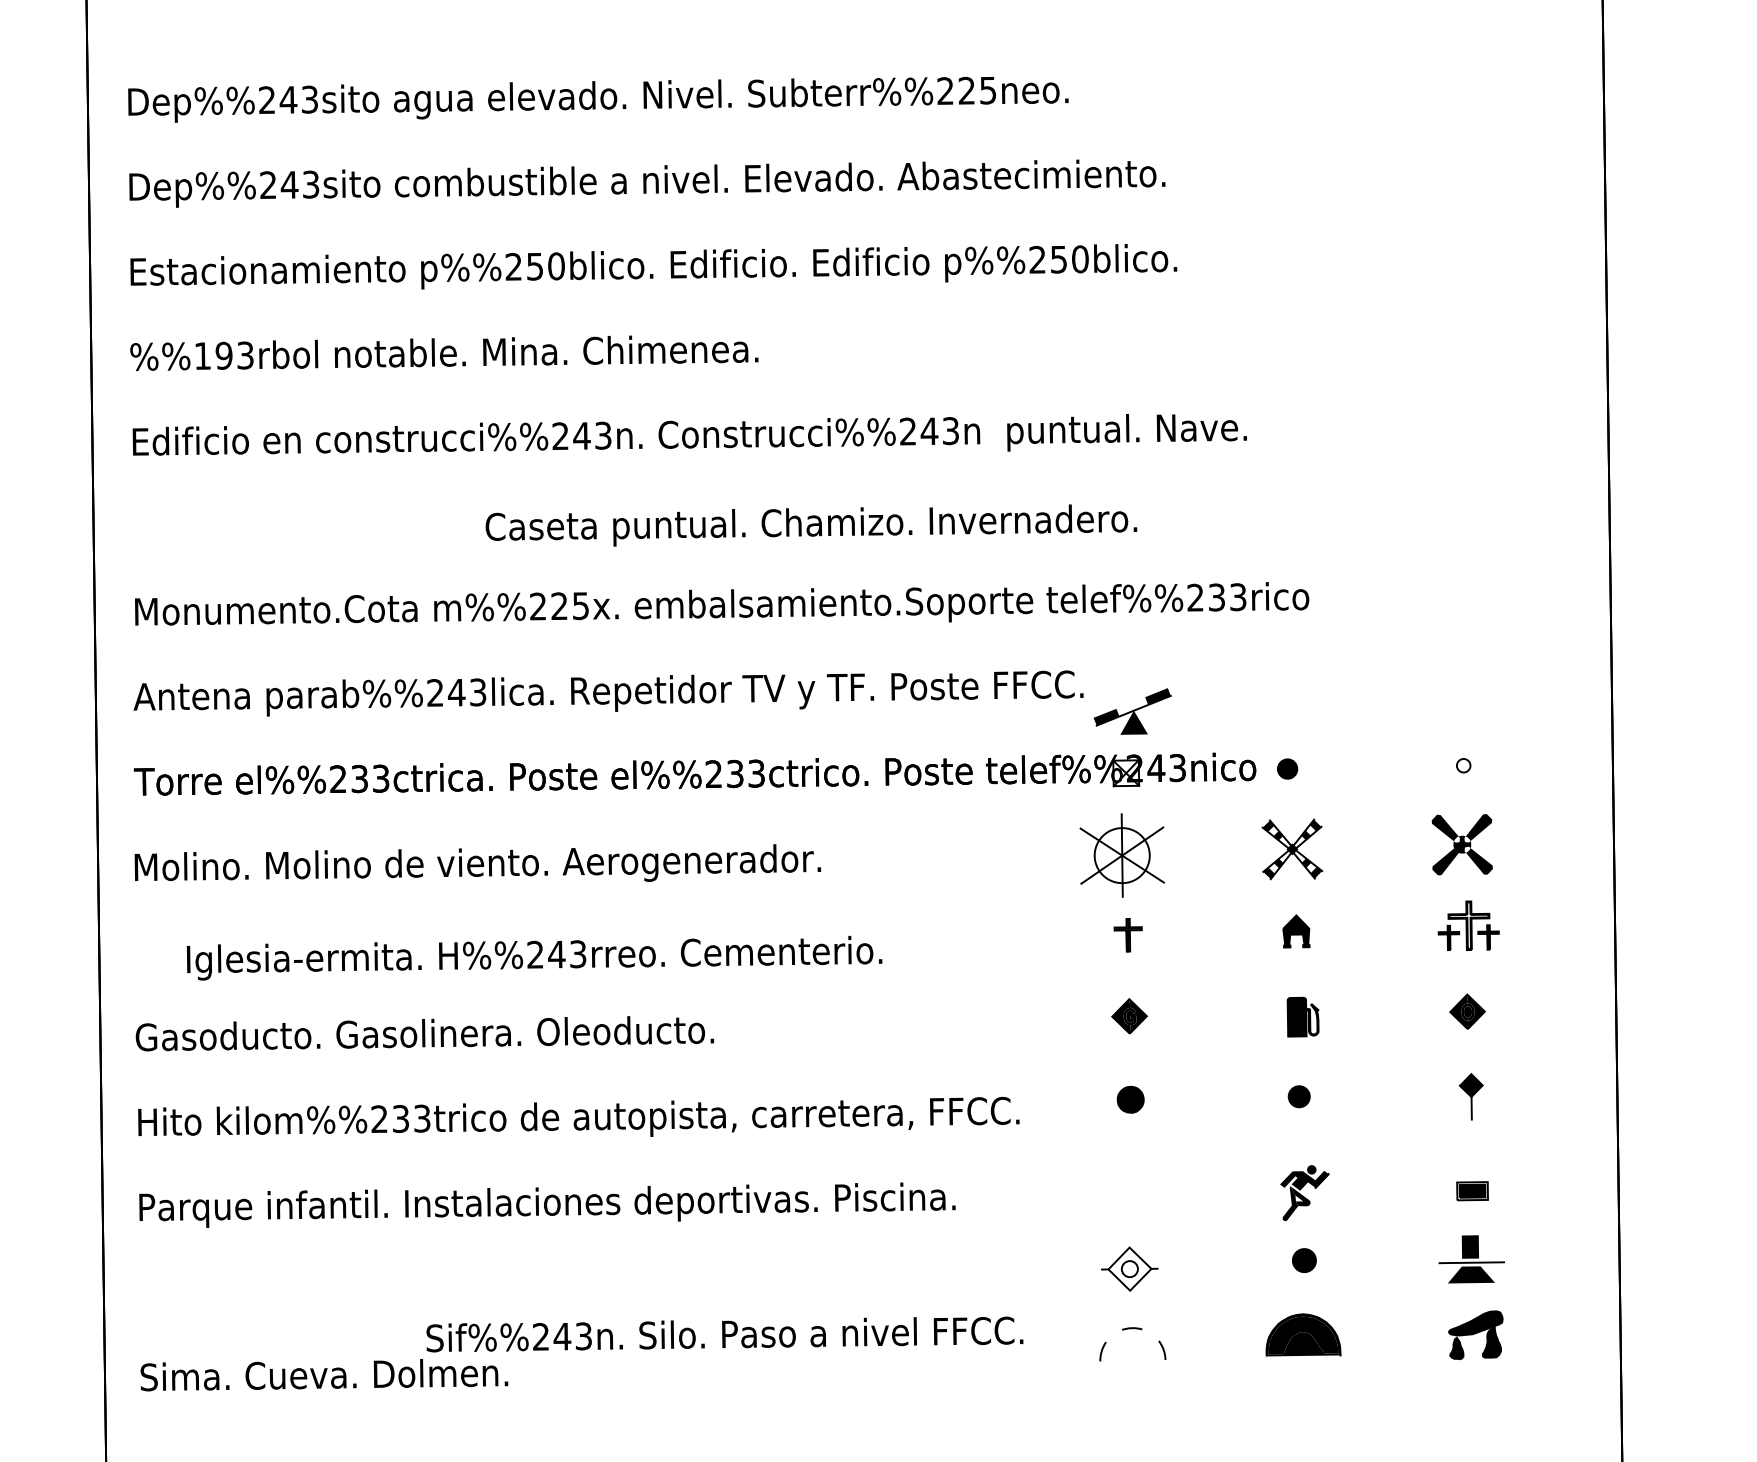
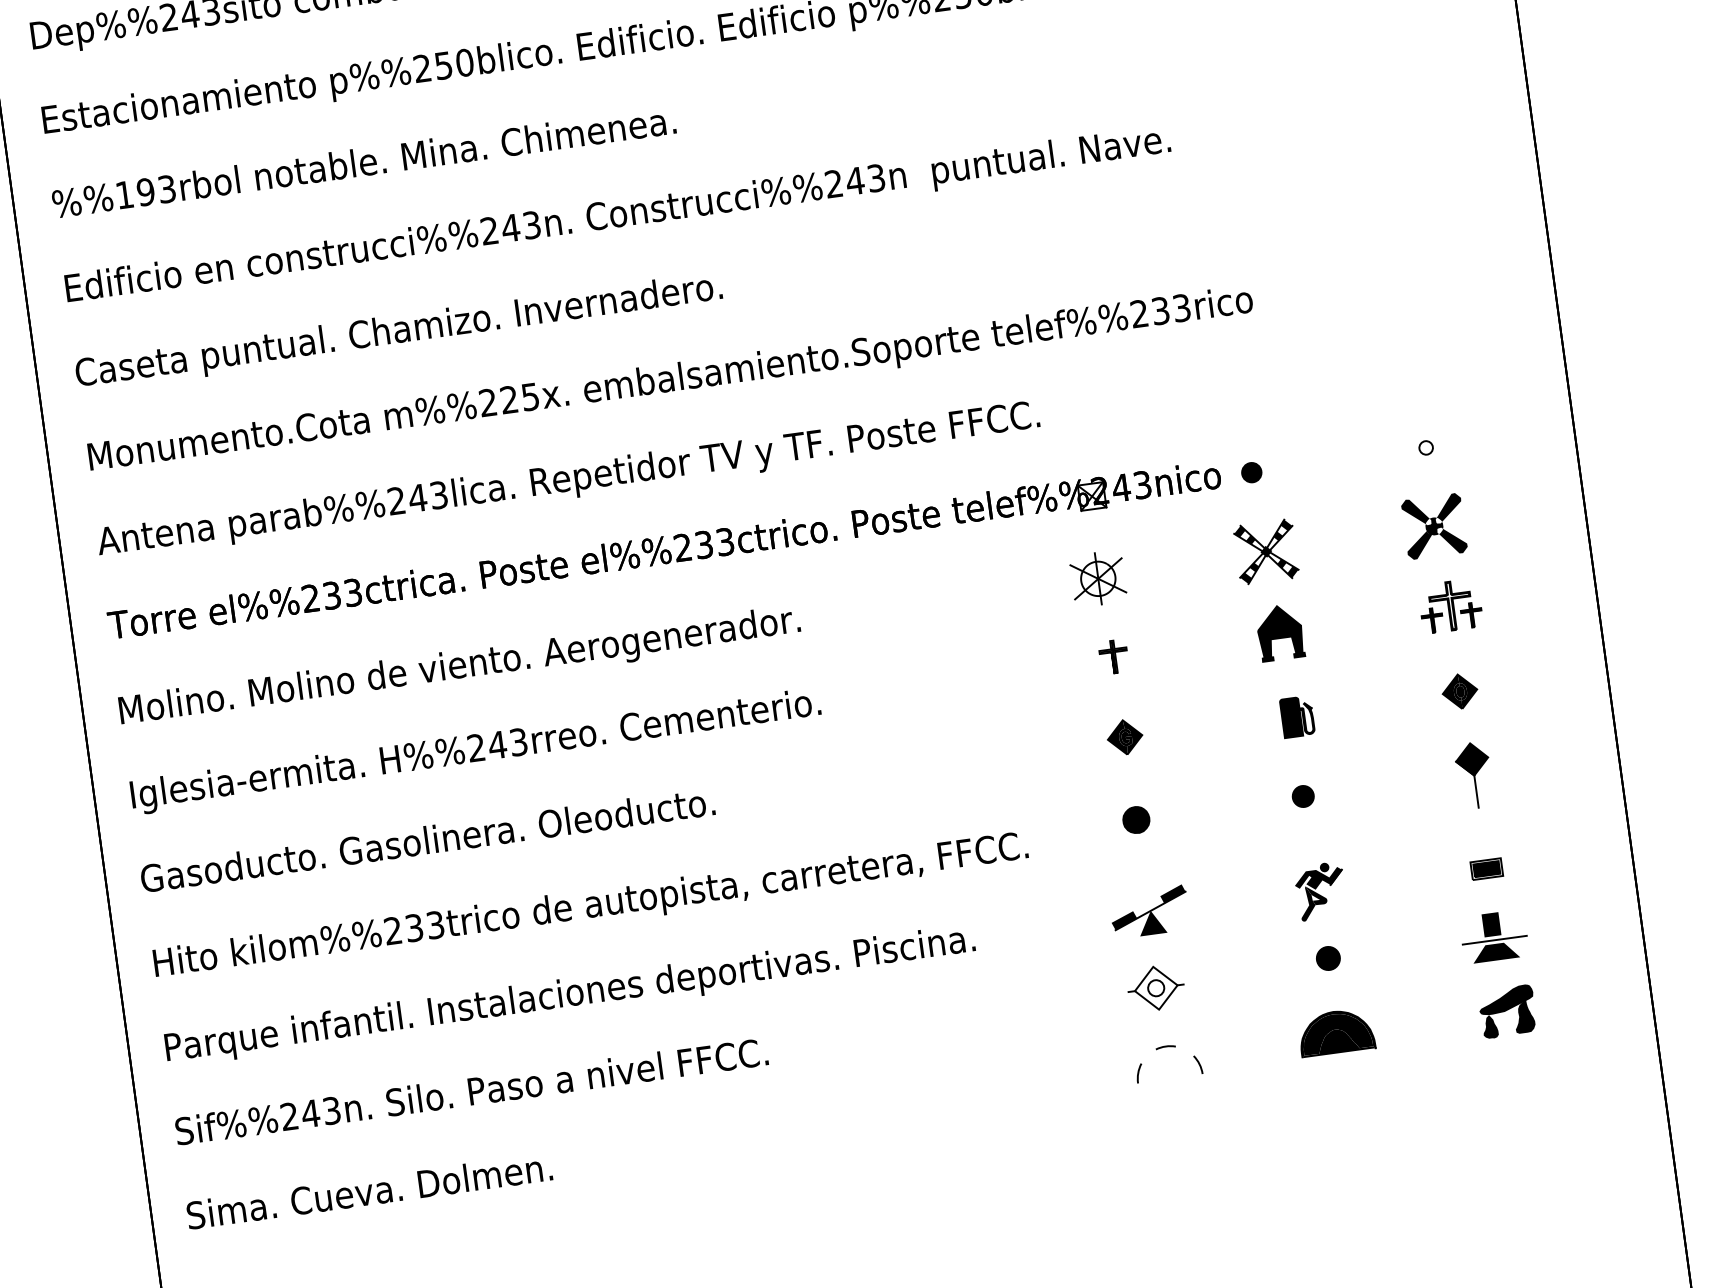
text: (811, 525) -> (399, 331), moved
part: (1132, 711) -> (1149, 911), moved
part: (1122, 855) -> (1098, 578), size x0.62
part: (1296, 931) -> (1280, 632), size x1.67
text: (534, 958) -> (475, 751), moved
part: (1471, 1096) -> (1474, 775), size x1.43
text: (724, 1334) -> (471, 1091), moved

